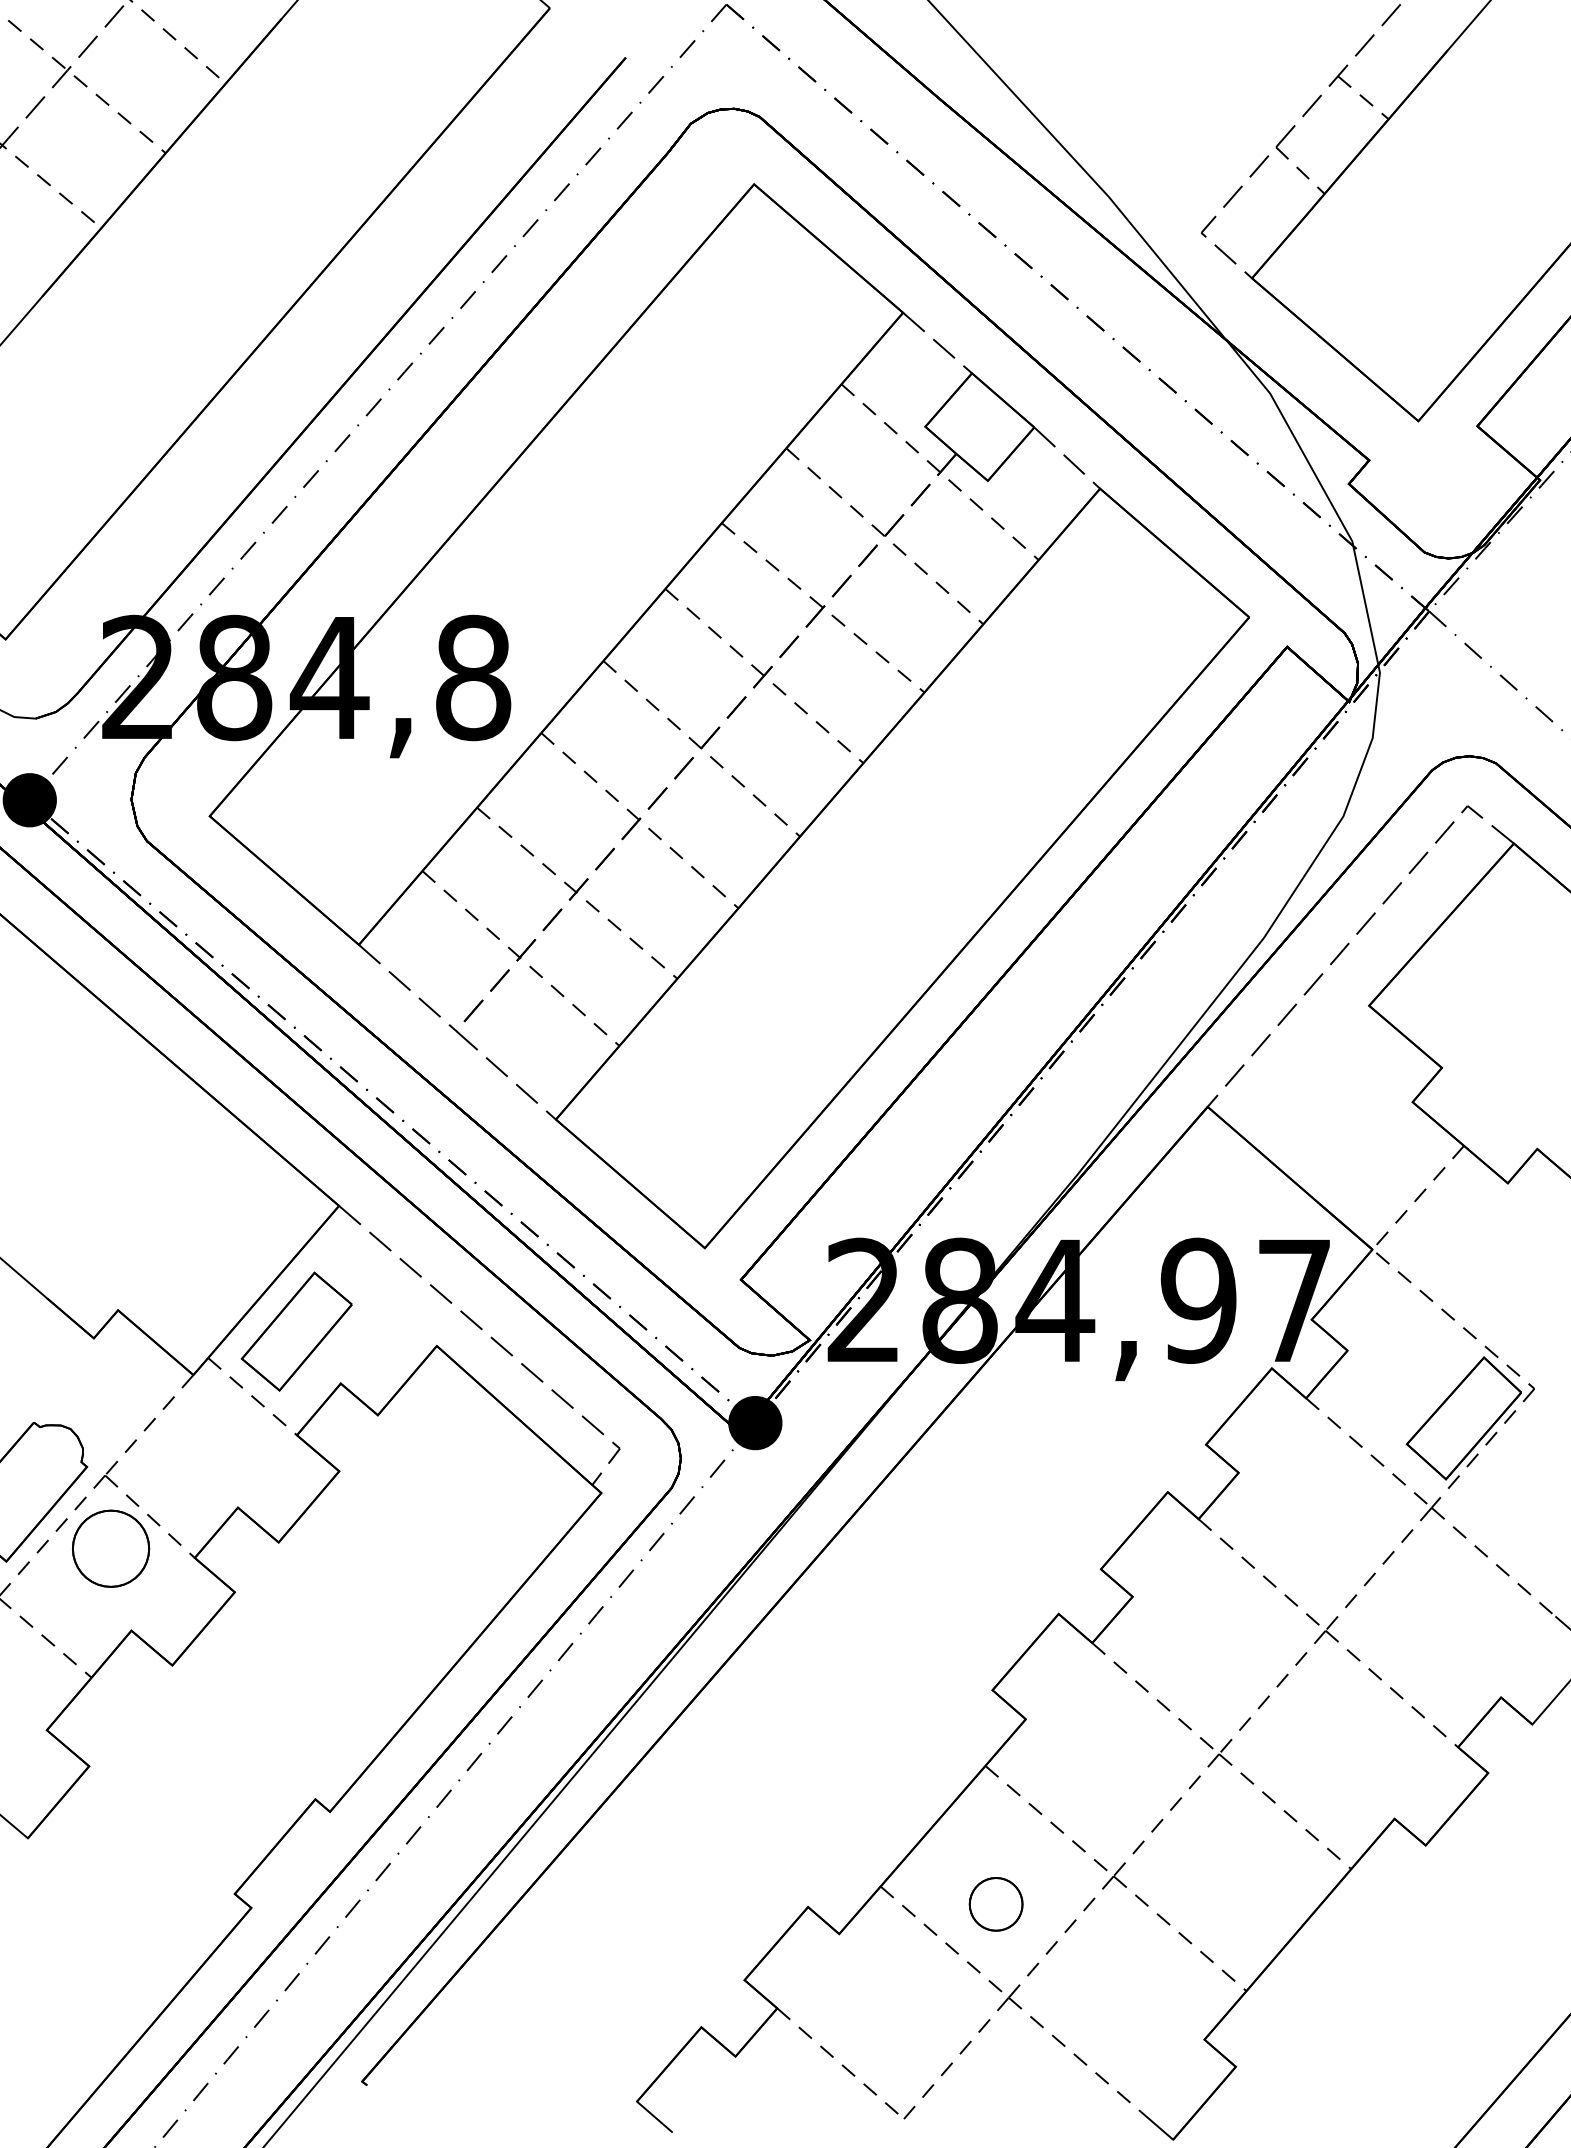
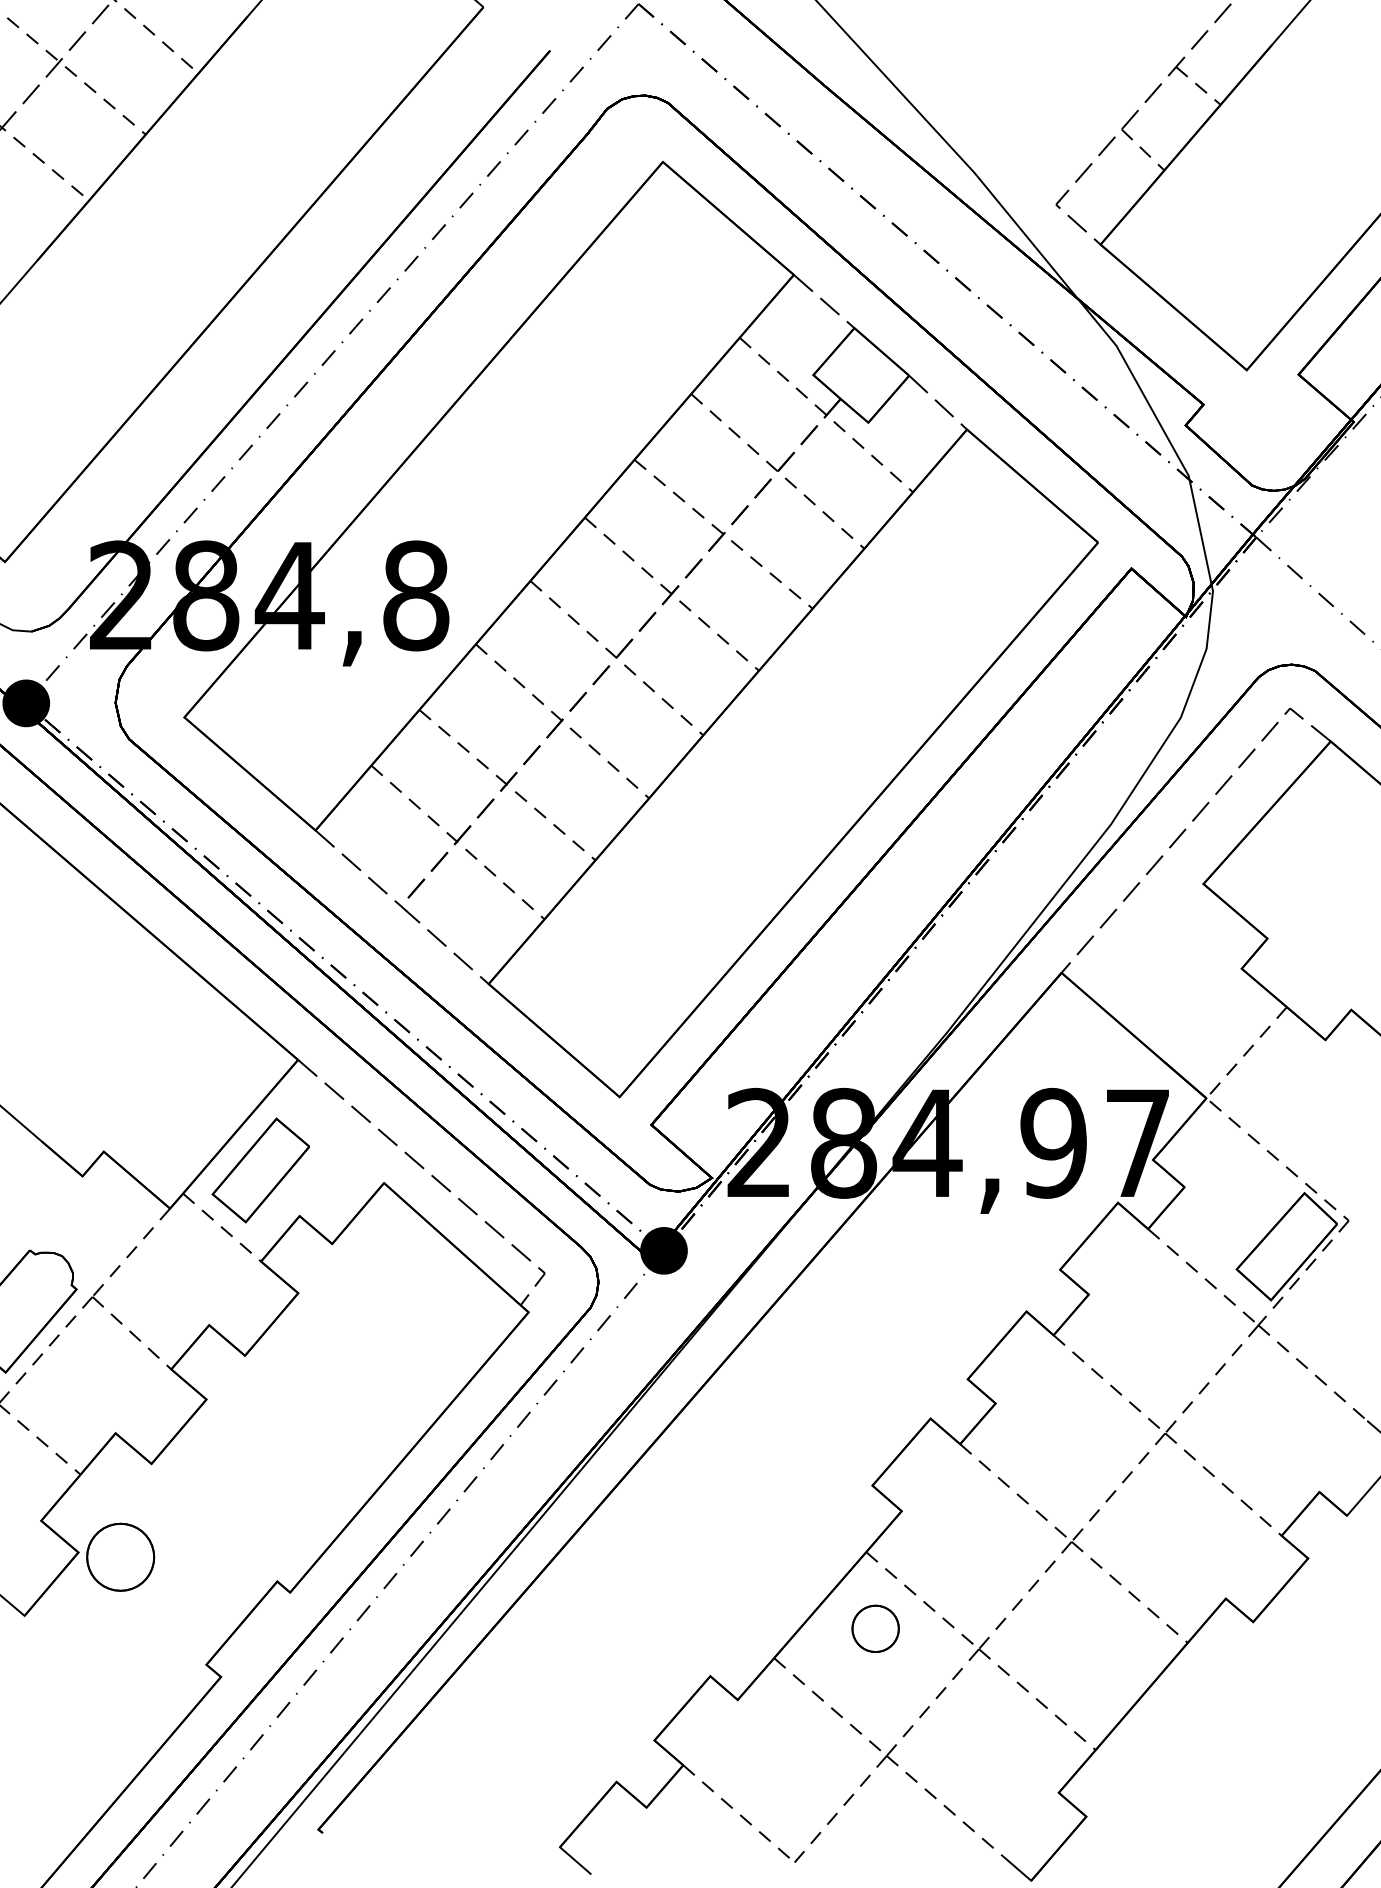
part: (110, 1547) -> (120, 1556), moved
part: (995, 1903) -> (875, 1628), moved

